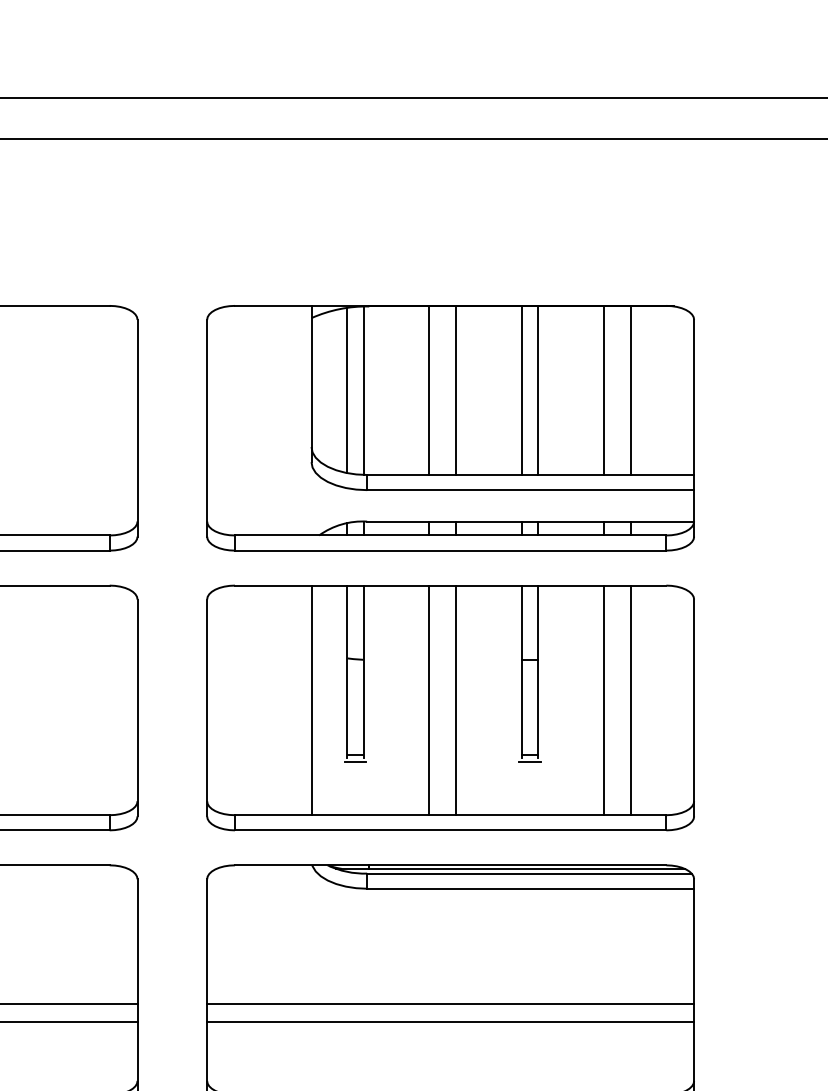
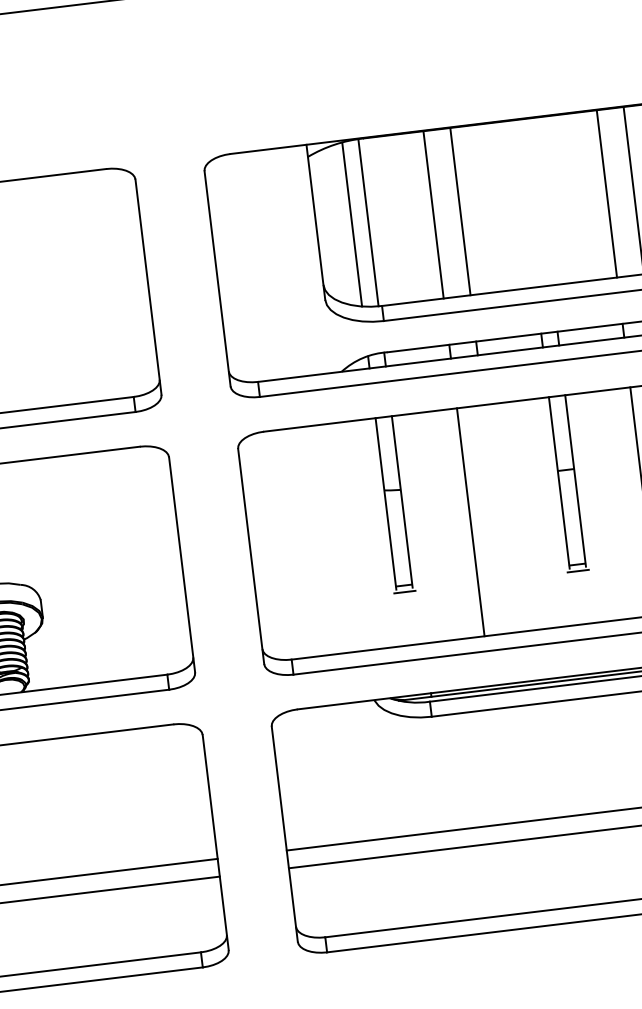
line: (521, 390) -> (525, 203), removed
line: (538, 390) -> (542, 201), removed
line: (311, 700) -> (353, 536), removed
line: (456, 700) -> (497, 519), removed

